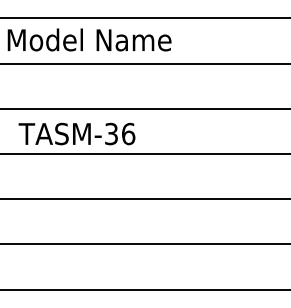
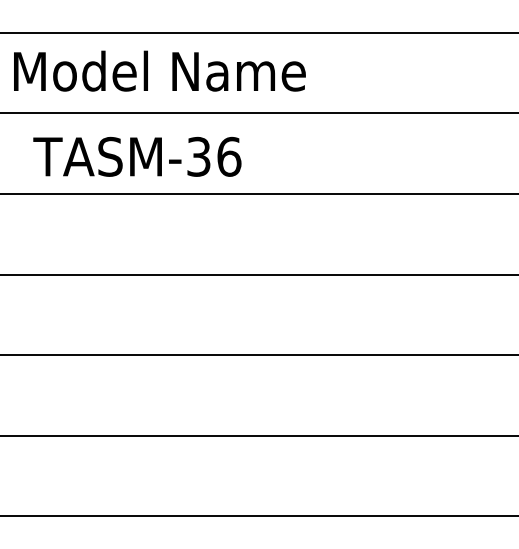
text: (76, 133) -> (136, 155), moved

